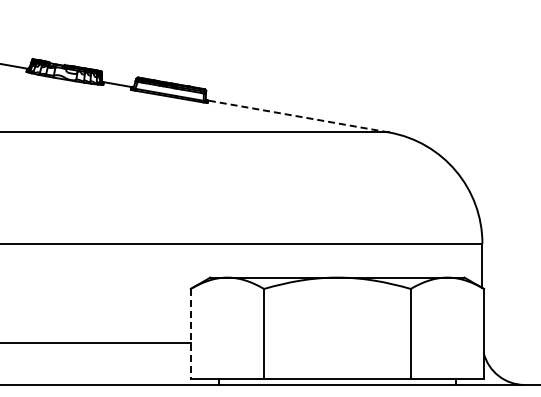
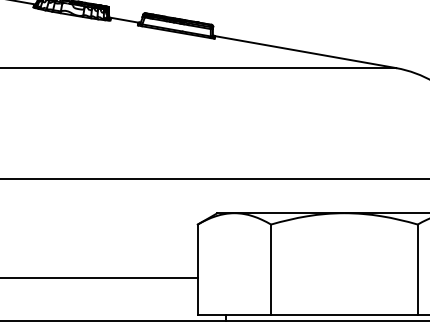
line: (297, 116) -> (304, 52), dashed -> solid
line: (190, 334) -> (197, 270), dashed -> solid

